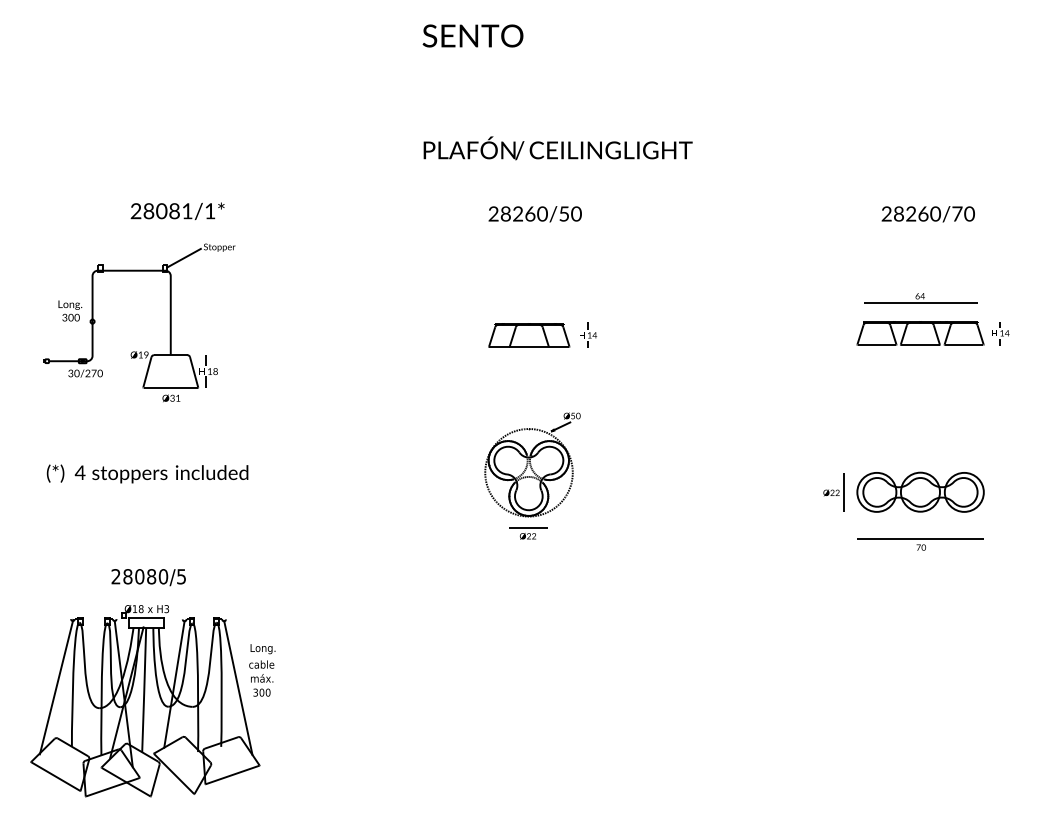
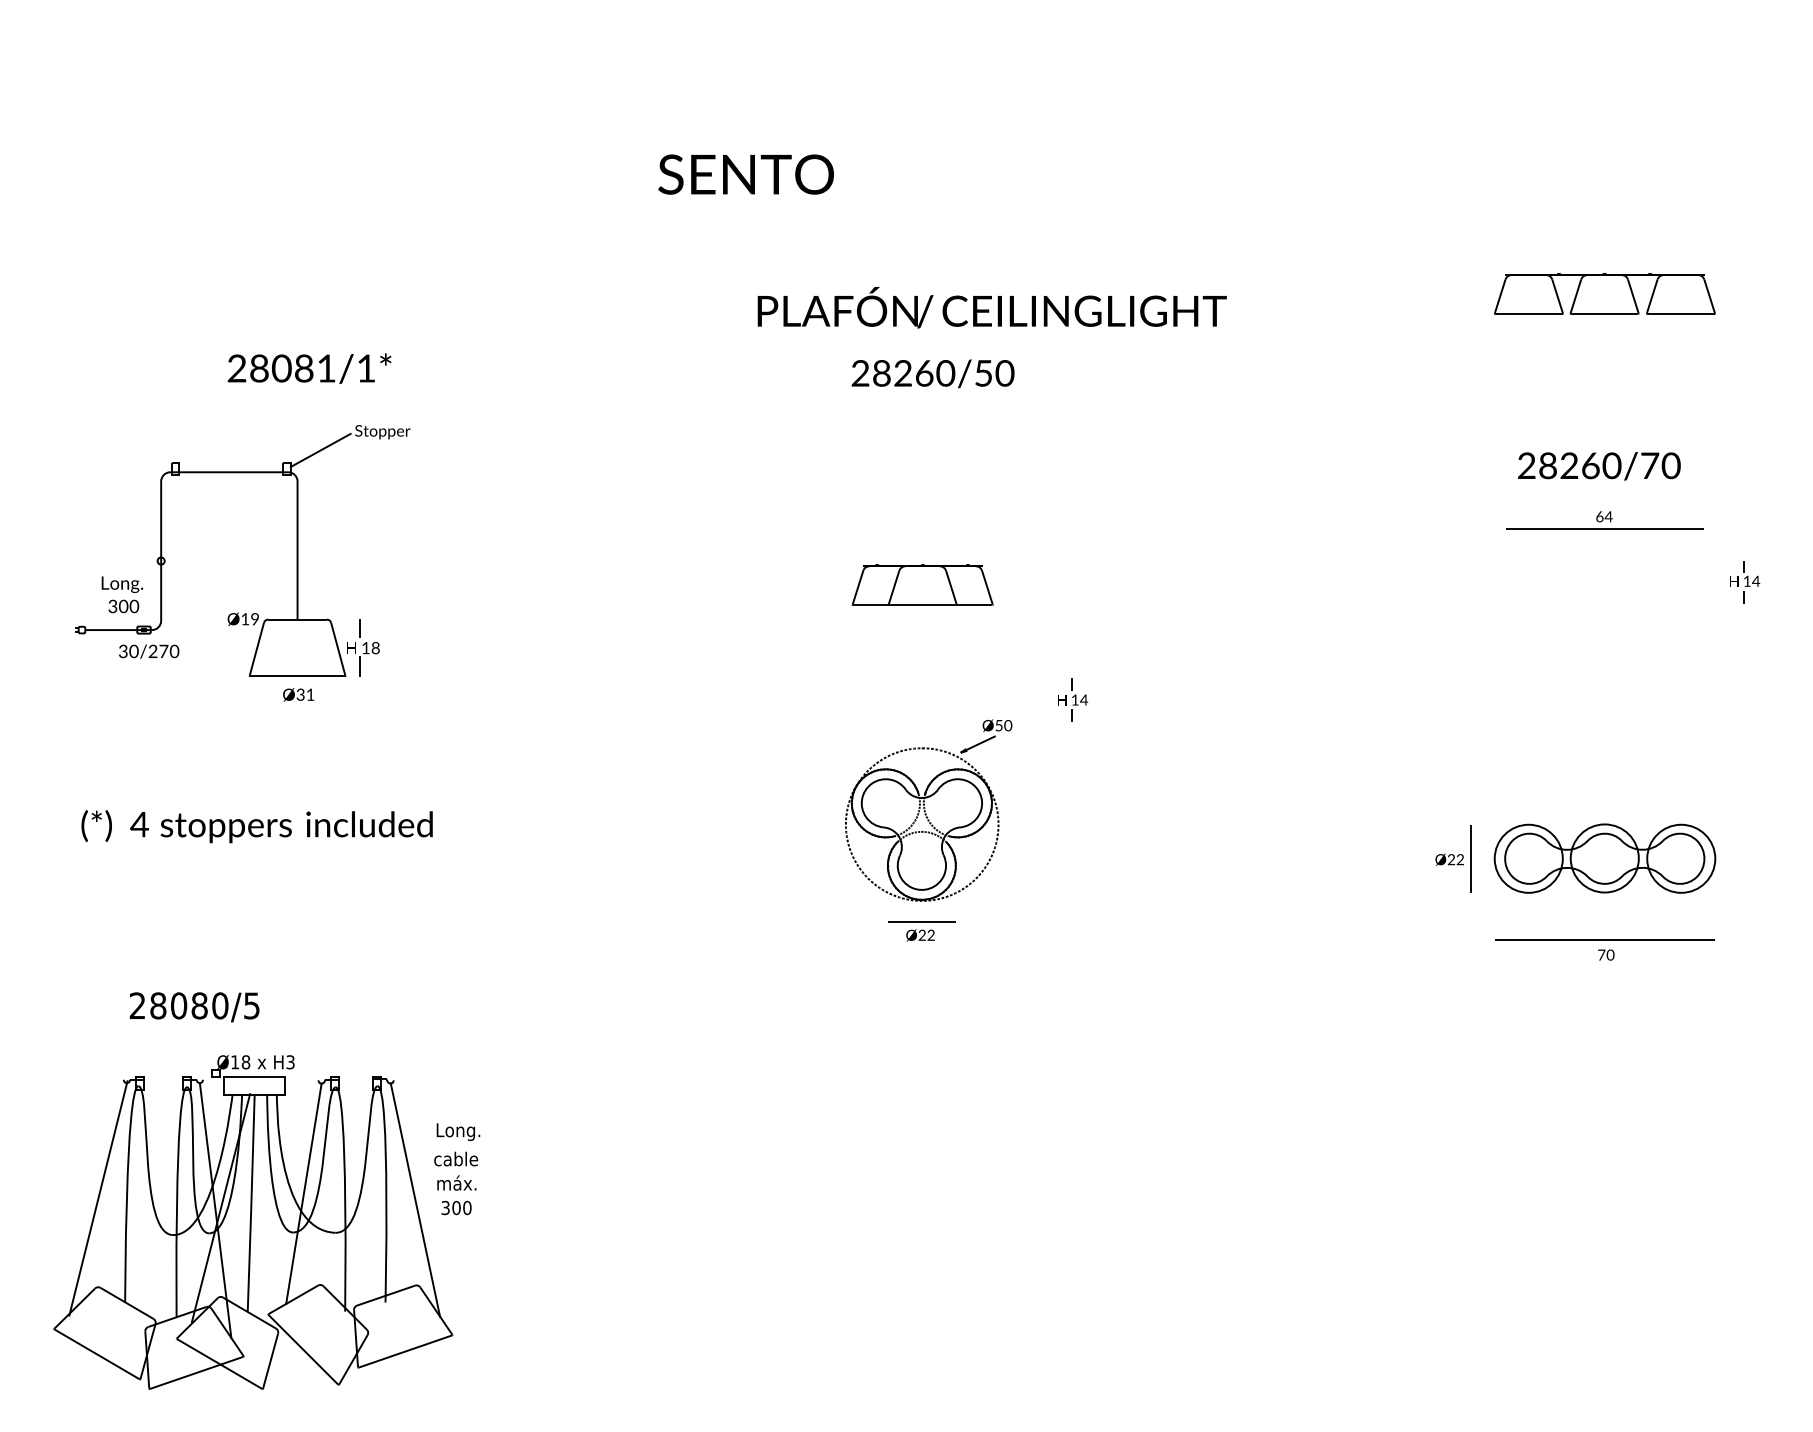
text: (472, 35) -> (745, 173), moved
text: (557, 148) -> (991, 307), moved
text: (927, 214) -> (1597, 466), moved
text: (70, 310) -> (122, 593), moved
part: (920, 333) -> (1604, 294), moved
part: (588, 334) -> (1073, 698), moved
text: (148, 577) -> (194, 1007), moved

